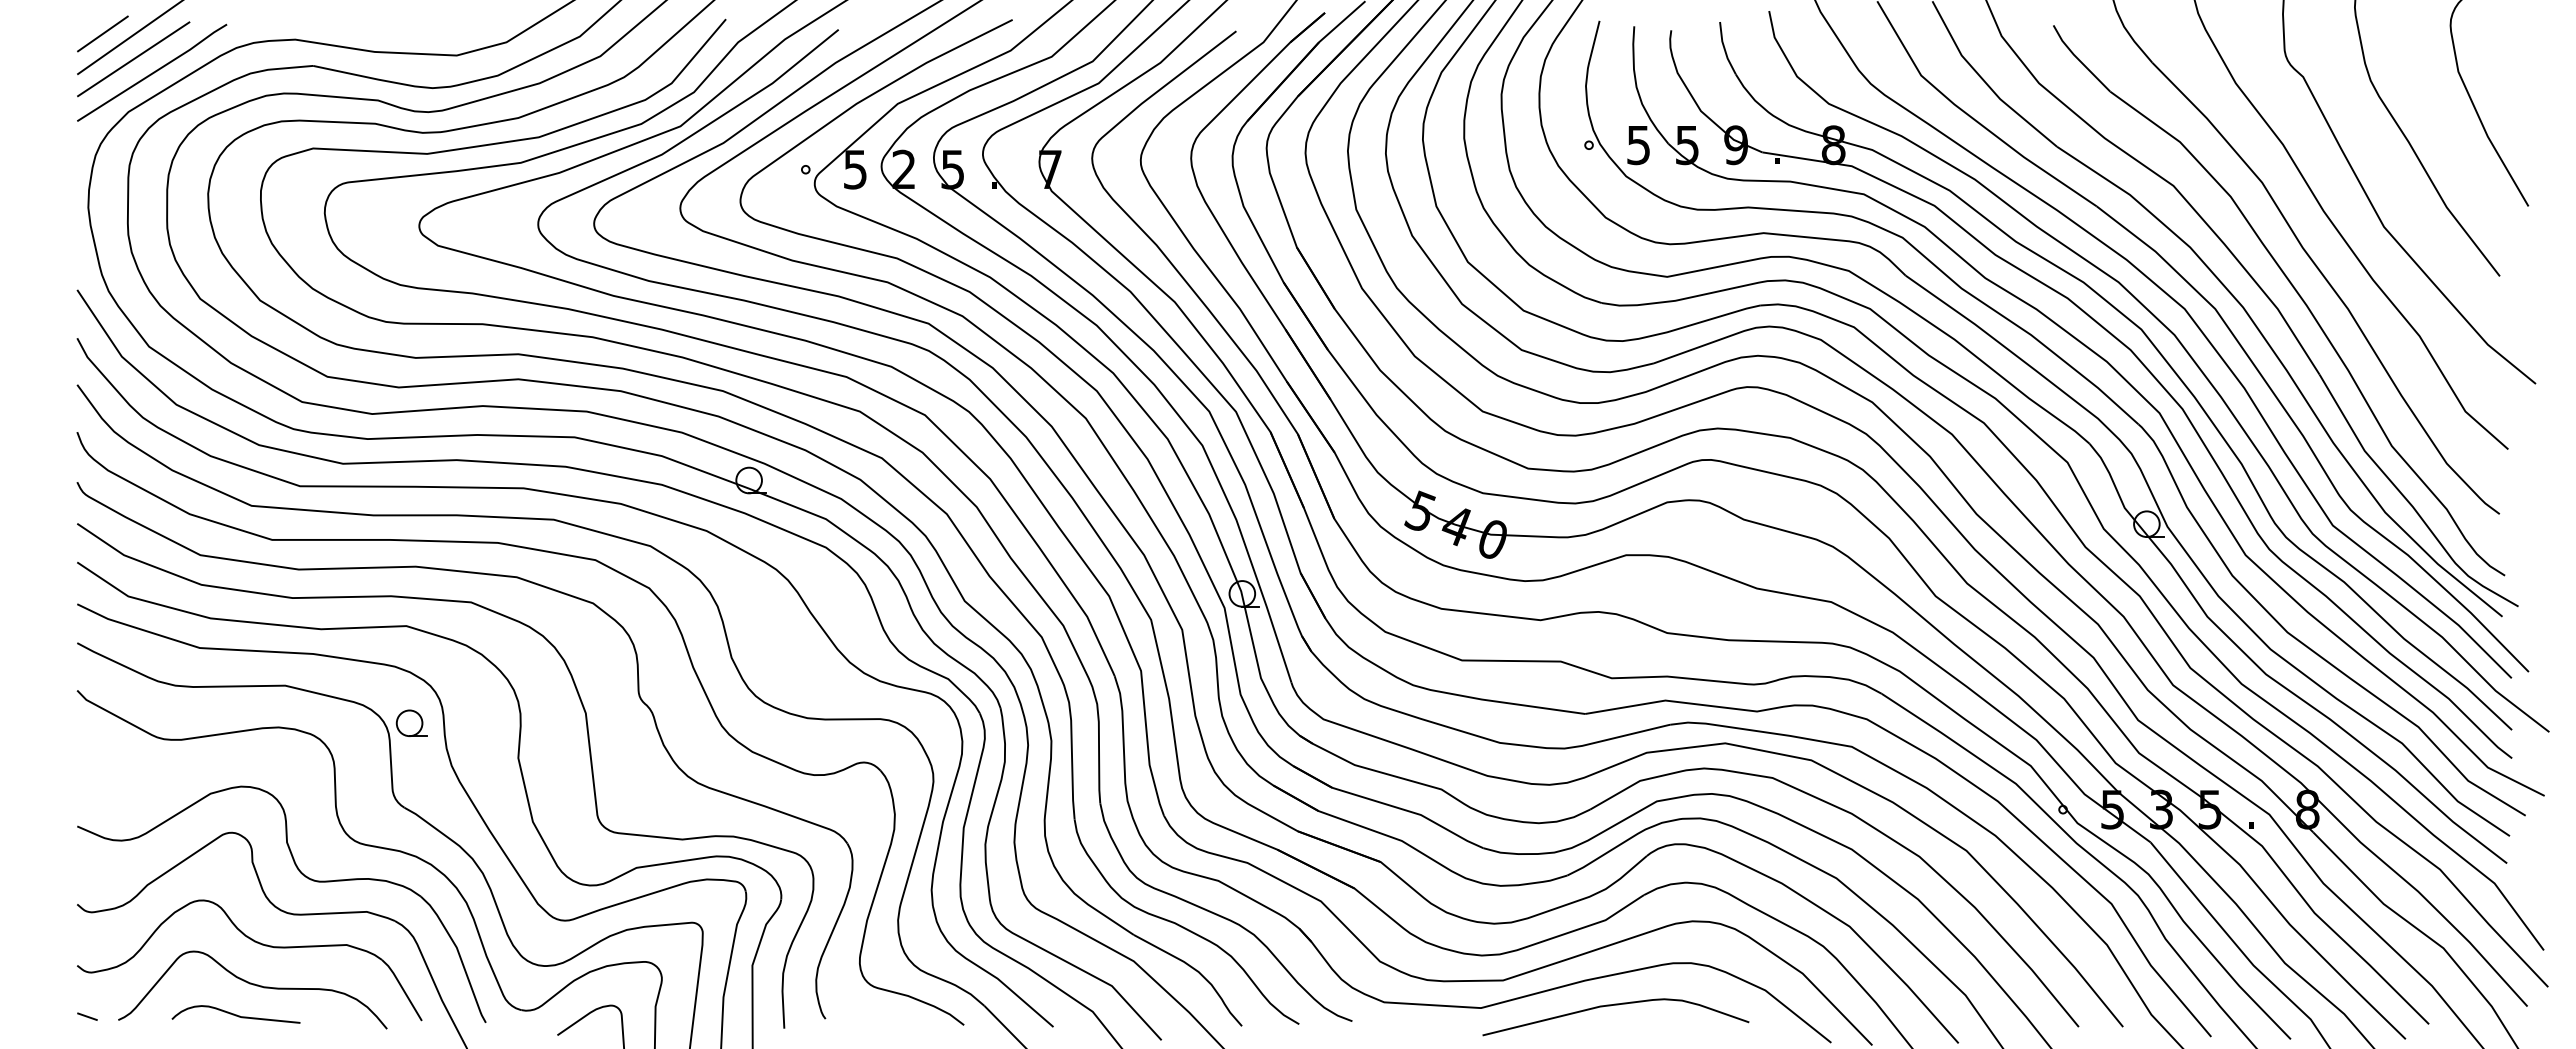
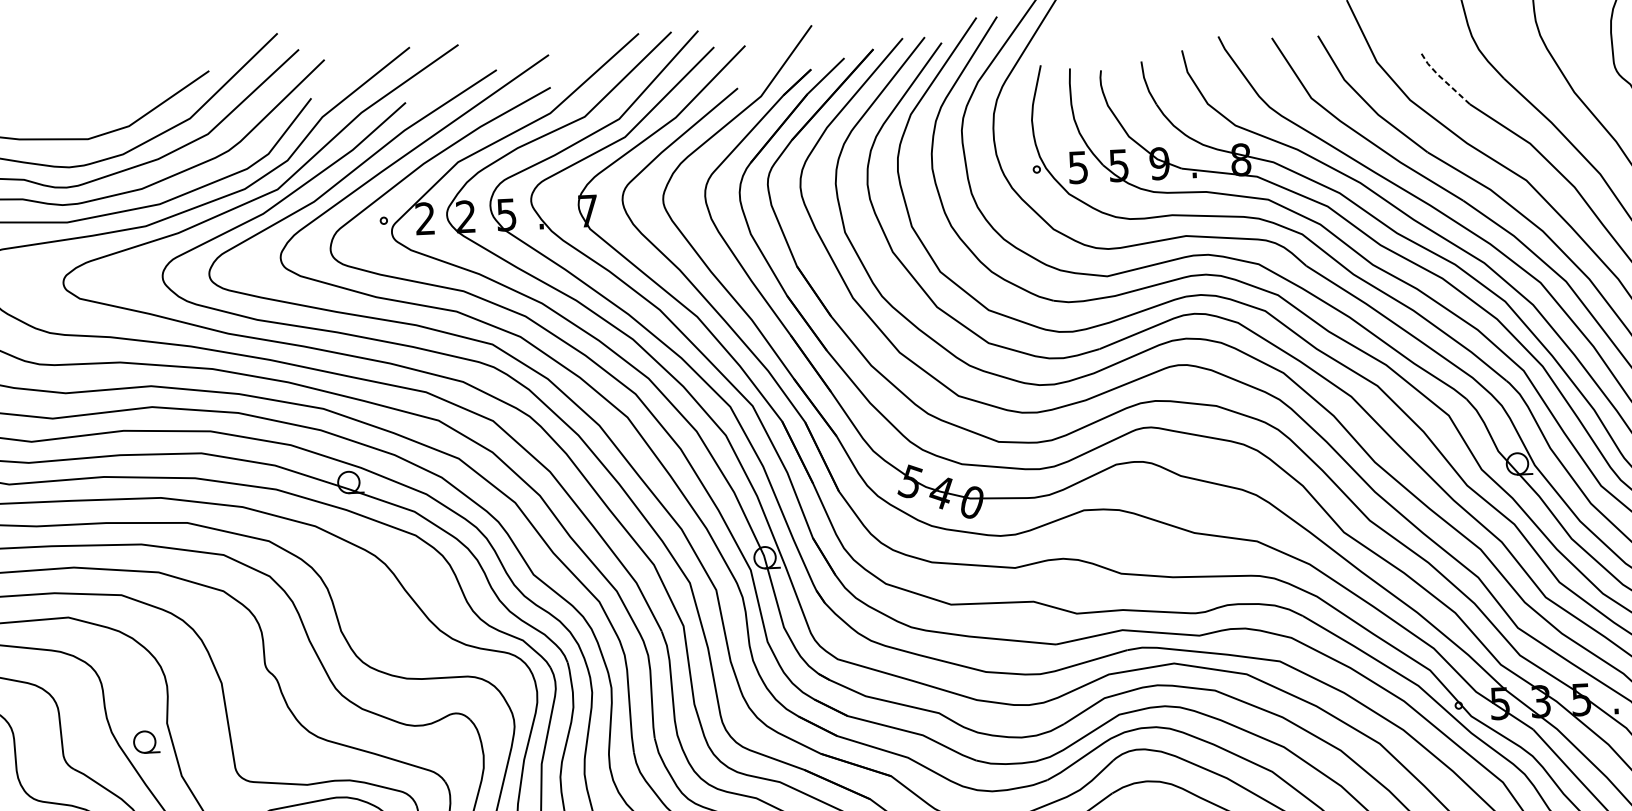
line: (2078, 59) -> (1442, 78), solid -> dashed
text: (855, 169) -> (425, 218), 5 -> 2
part: (411, 722) -> (146, 741), moved

